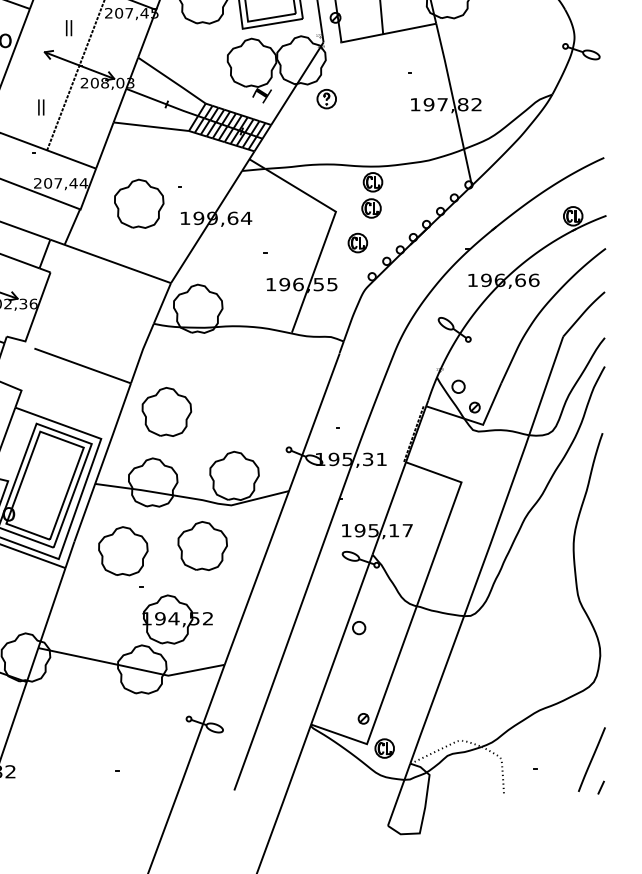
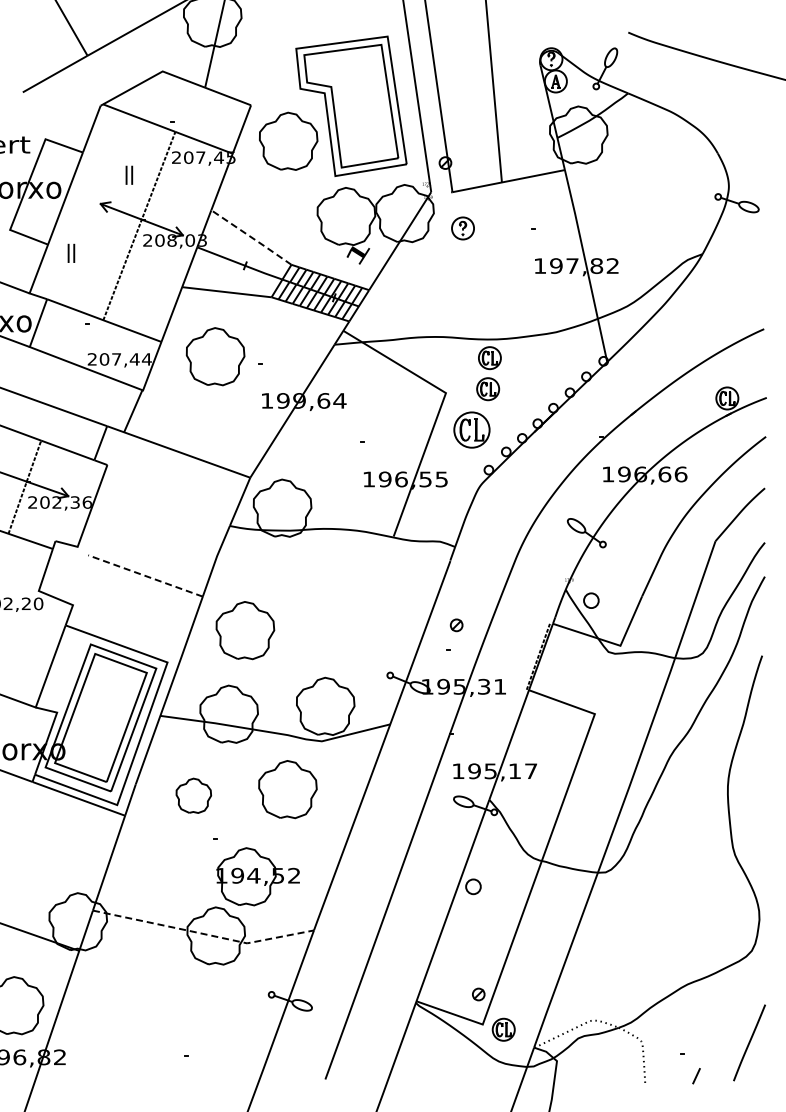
line: (172, 80) -> (251, 237), solid -> dashed
part: (326, 99) -> (462, 228), moved
text: (41, 106) -> (71, 252), moved
part: (139, 203) -> (215, 356), moved
part: (357, 243) -> (471, 430), size x1.6
line: (82, 365) -> (145, 575), solid -> dashed
part: (474, 407) -> (456, 625), moved
part: (123, 551) -> (193, 795), size x0.6
line: (131, 667) -> (203, 933), solid -> dashed
line: (601, 787) -> (696, 1076), moved

